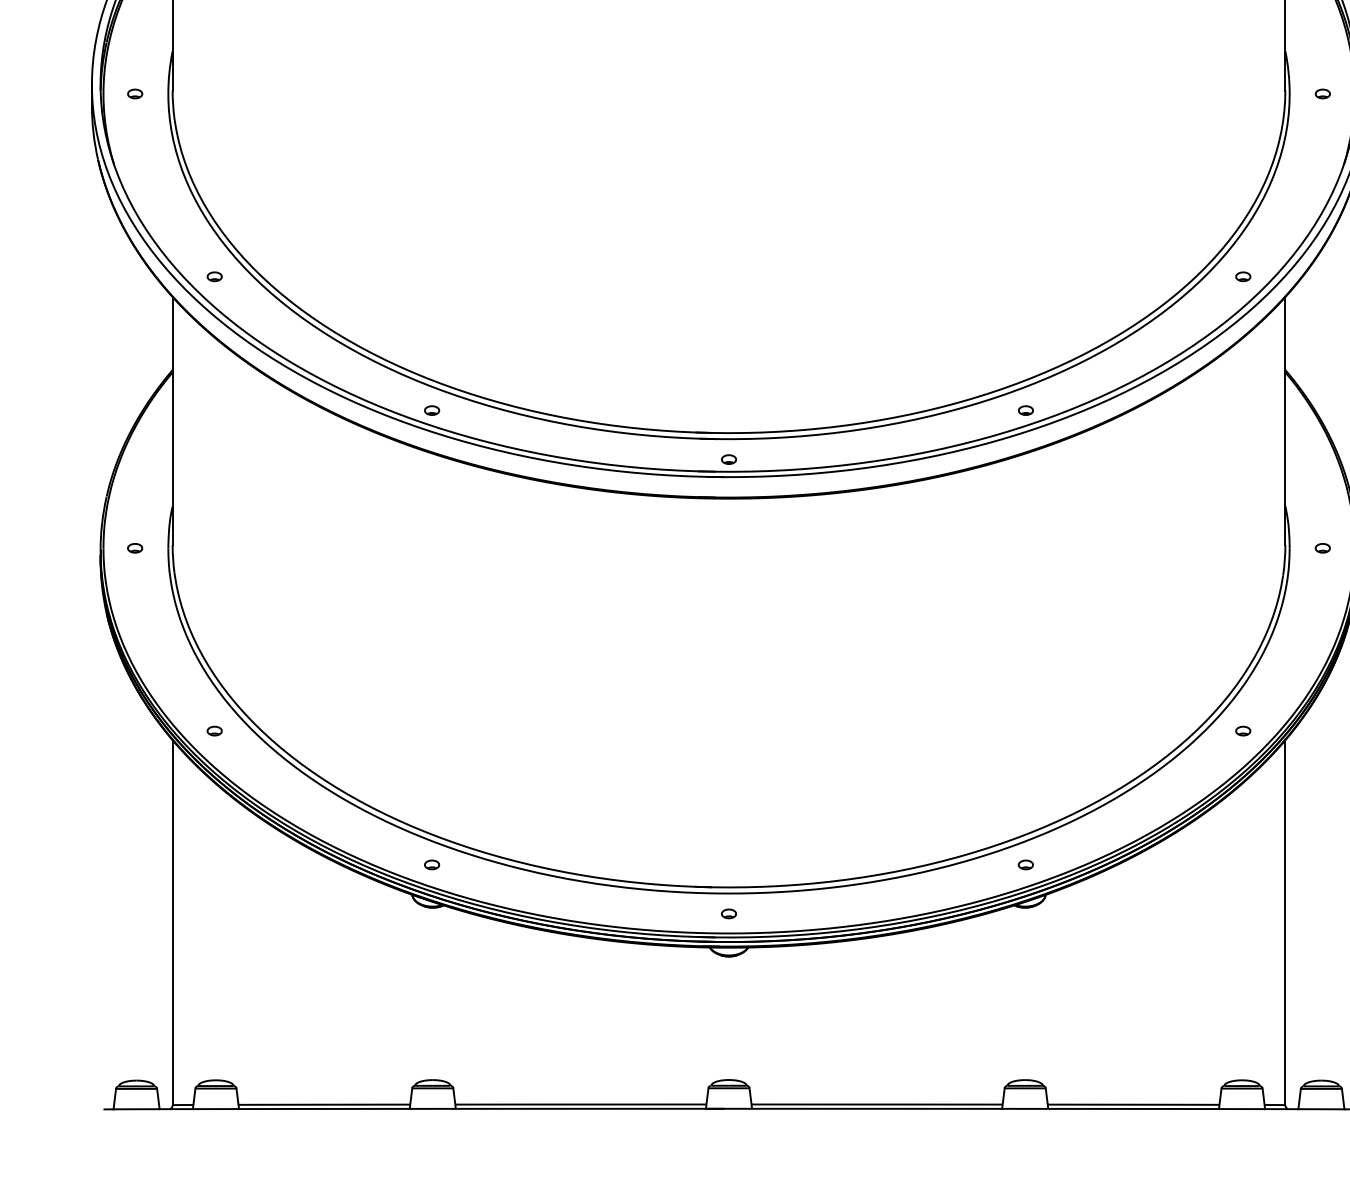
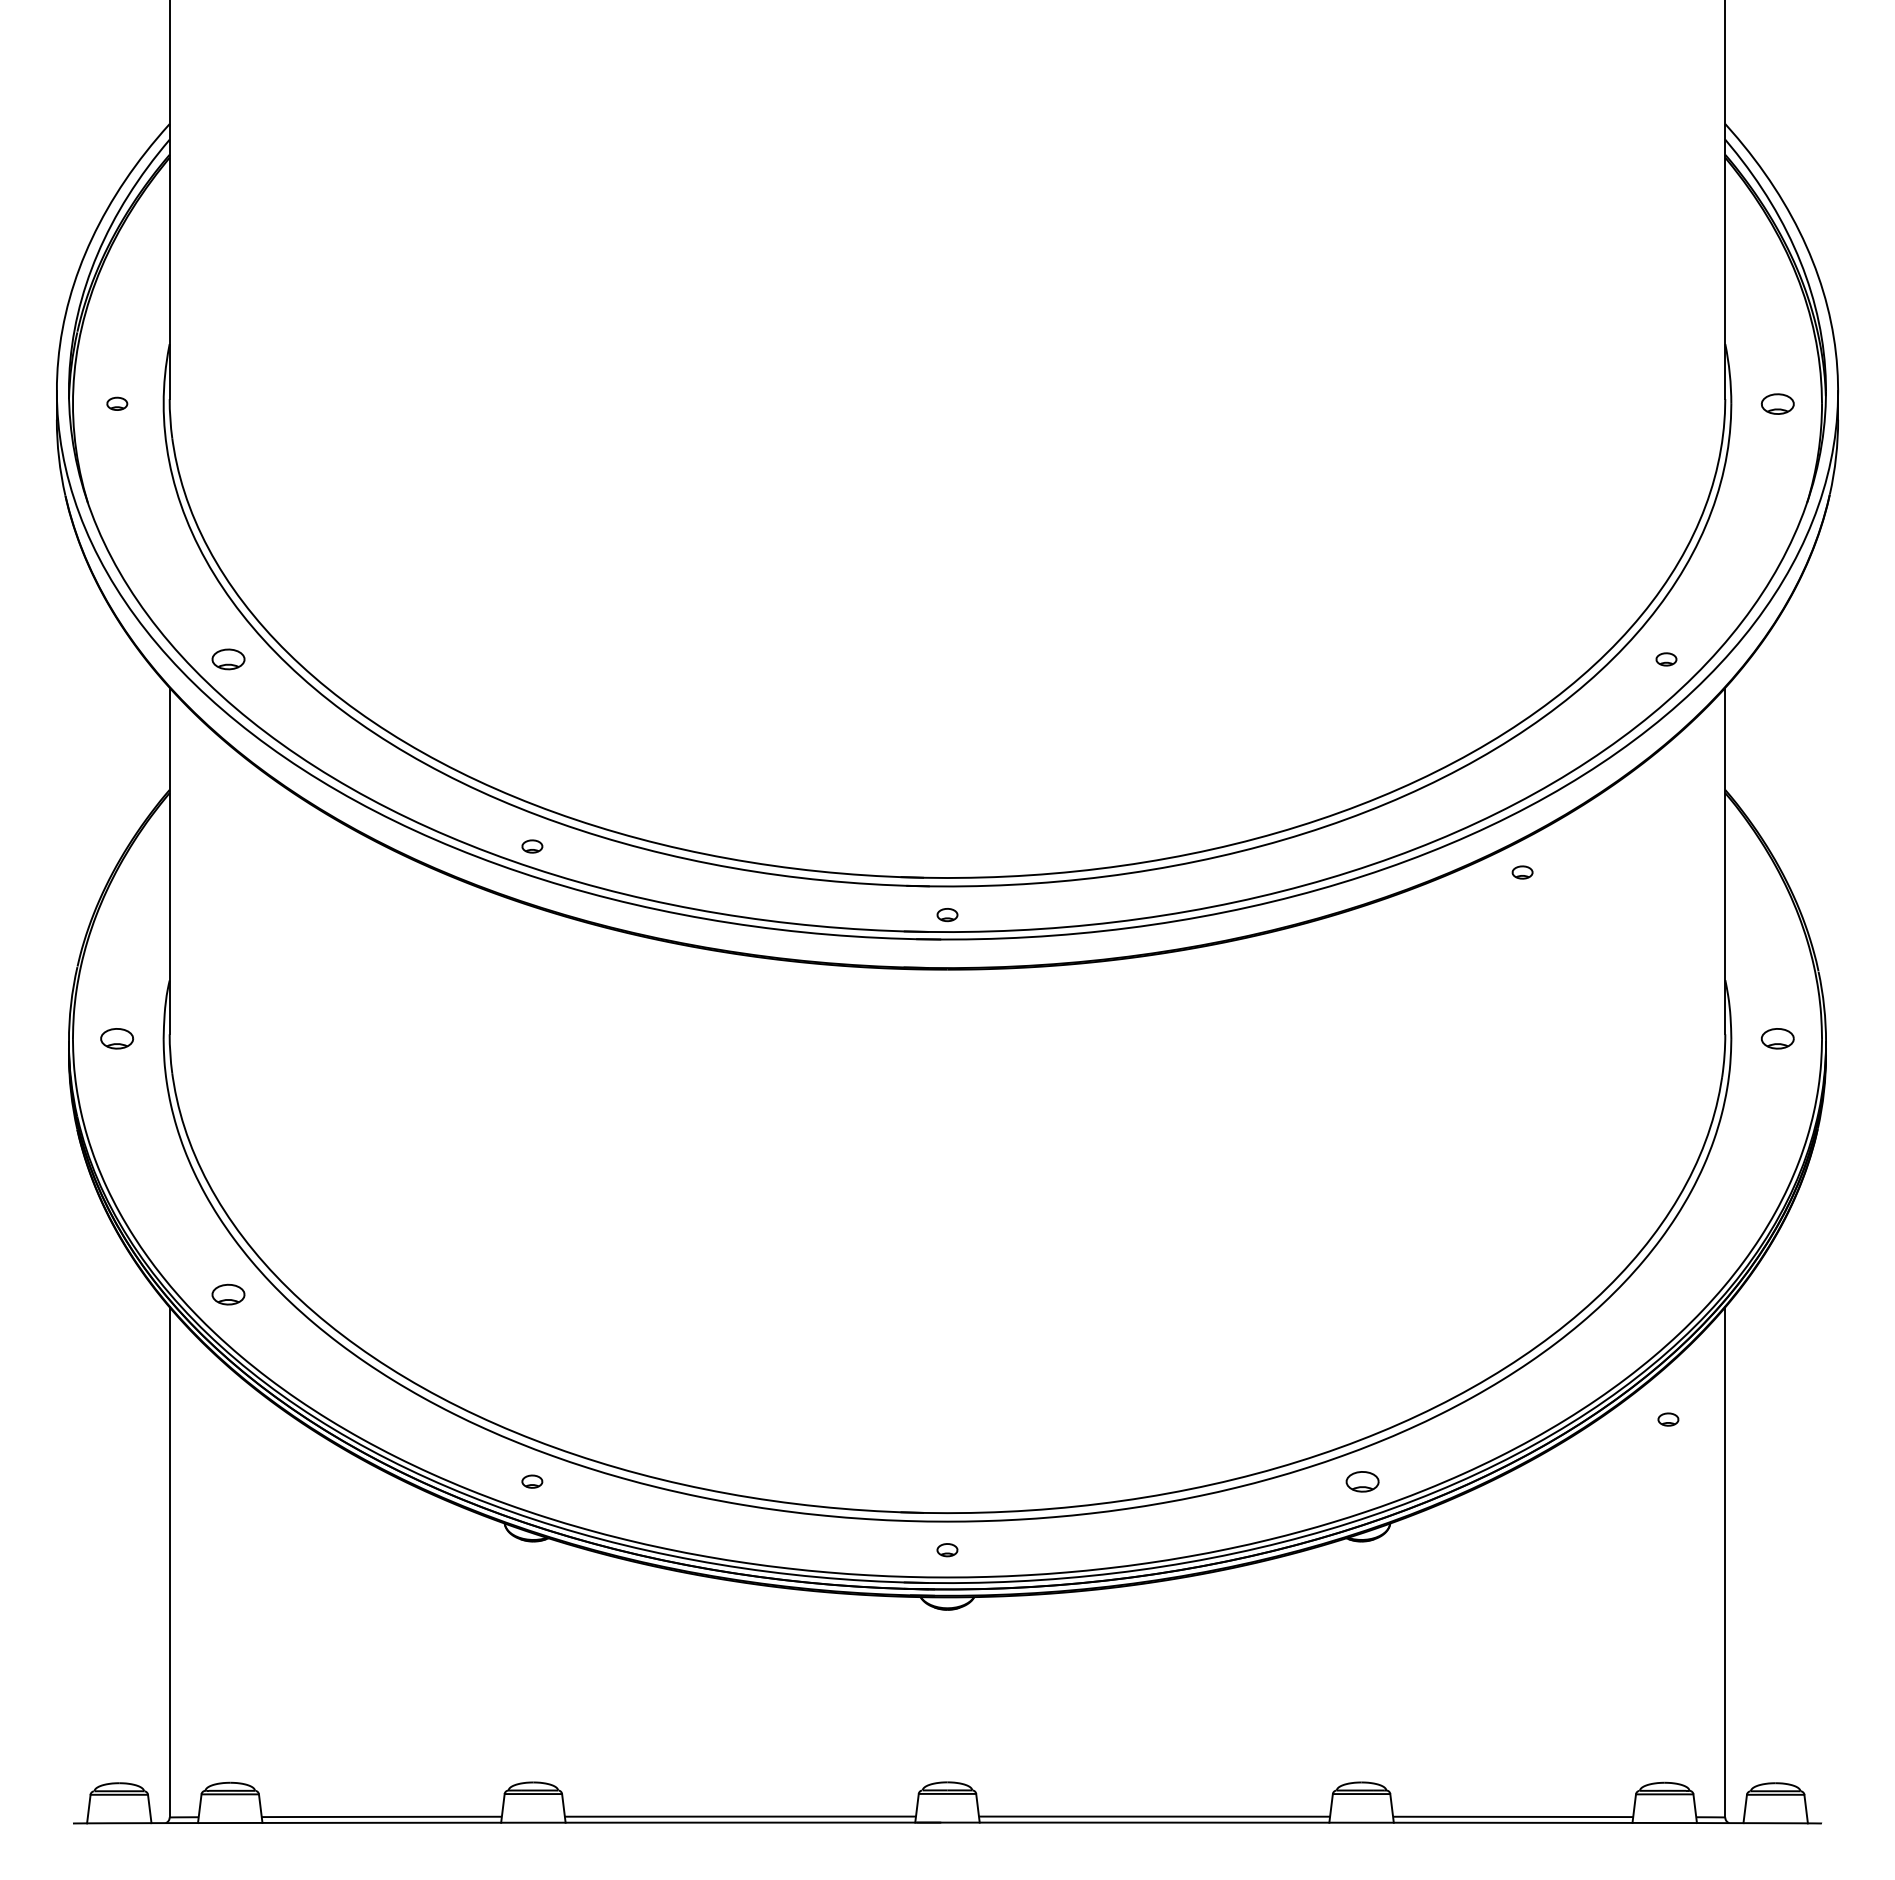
part: (1322, 93) -> (1777, 403), size x1.6
part: (214, 276) -> (228, 659), size x1.6
part: (1025, 410) -> (1522, 872), moved
part: (135, 548) -> (117, 1039), size x1.6
part: (1322, 548) -> (1777, 1039), size x1.6
part: (214, 731) -> (228, 1294), size x1.6
part: (1243, 731) -> (1668, 1419), moved
part: (1025, 864) -> (1362, 1481), size x1.6

